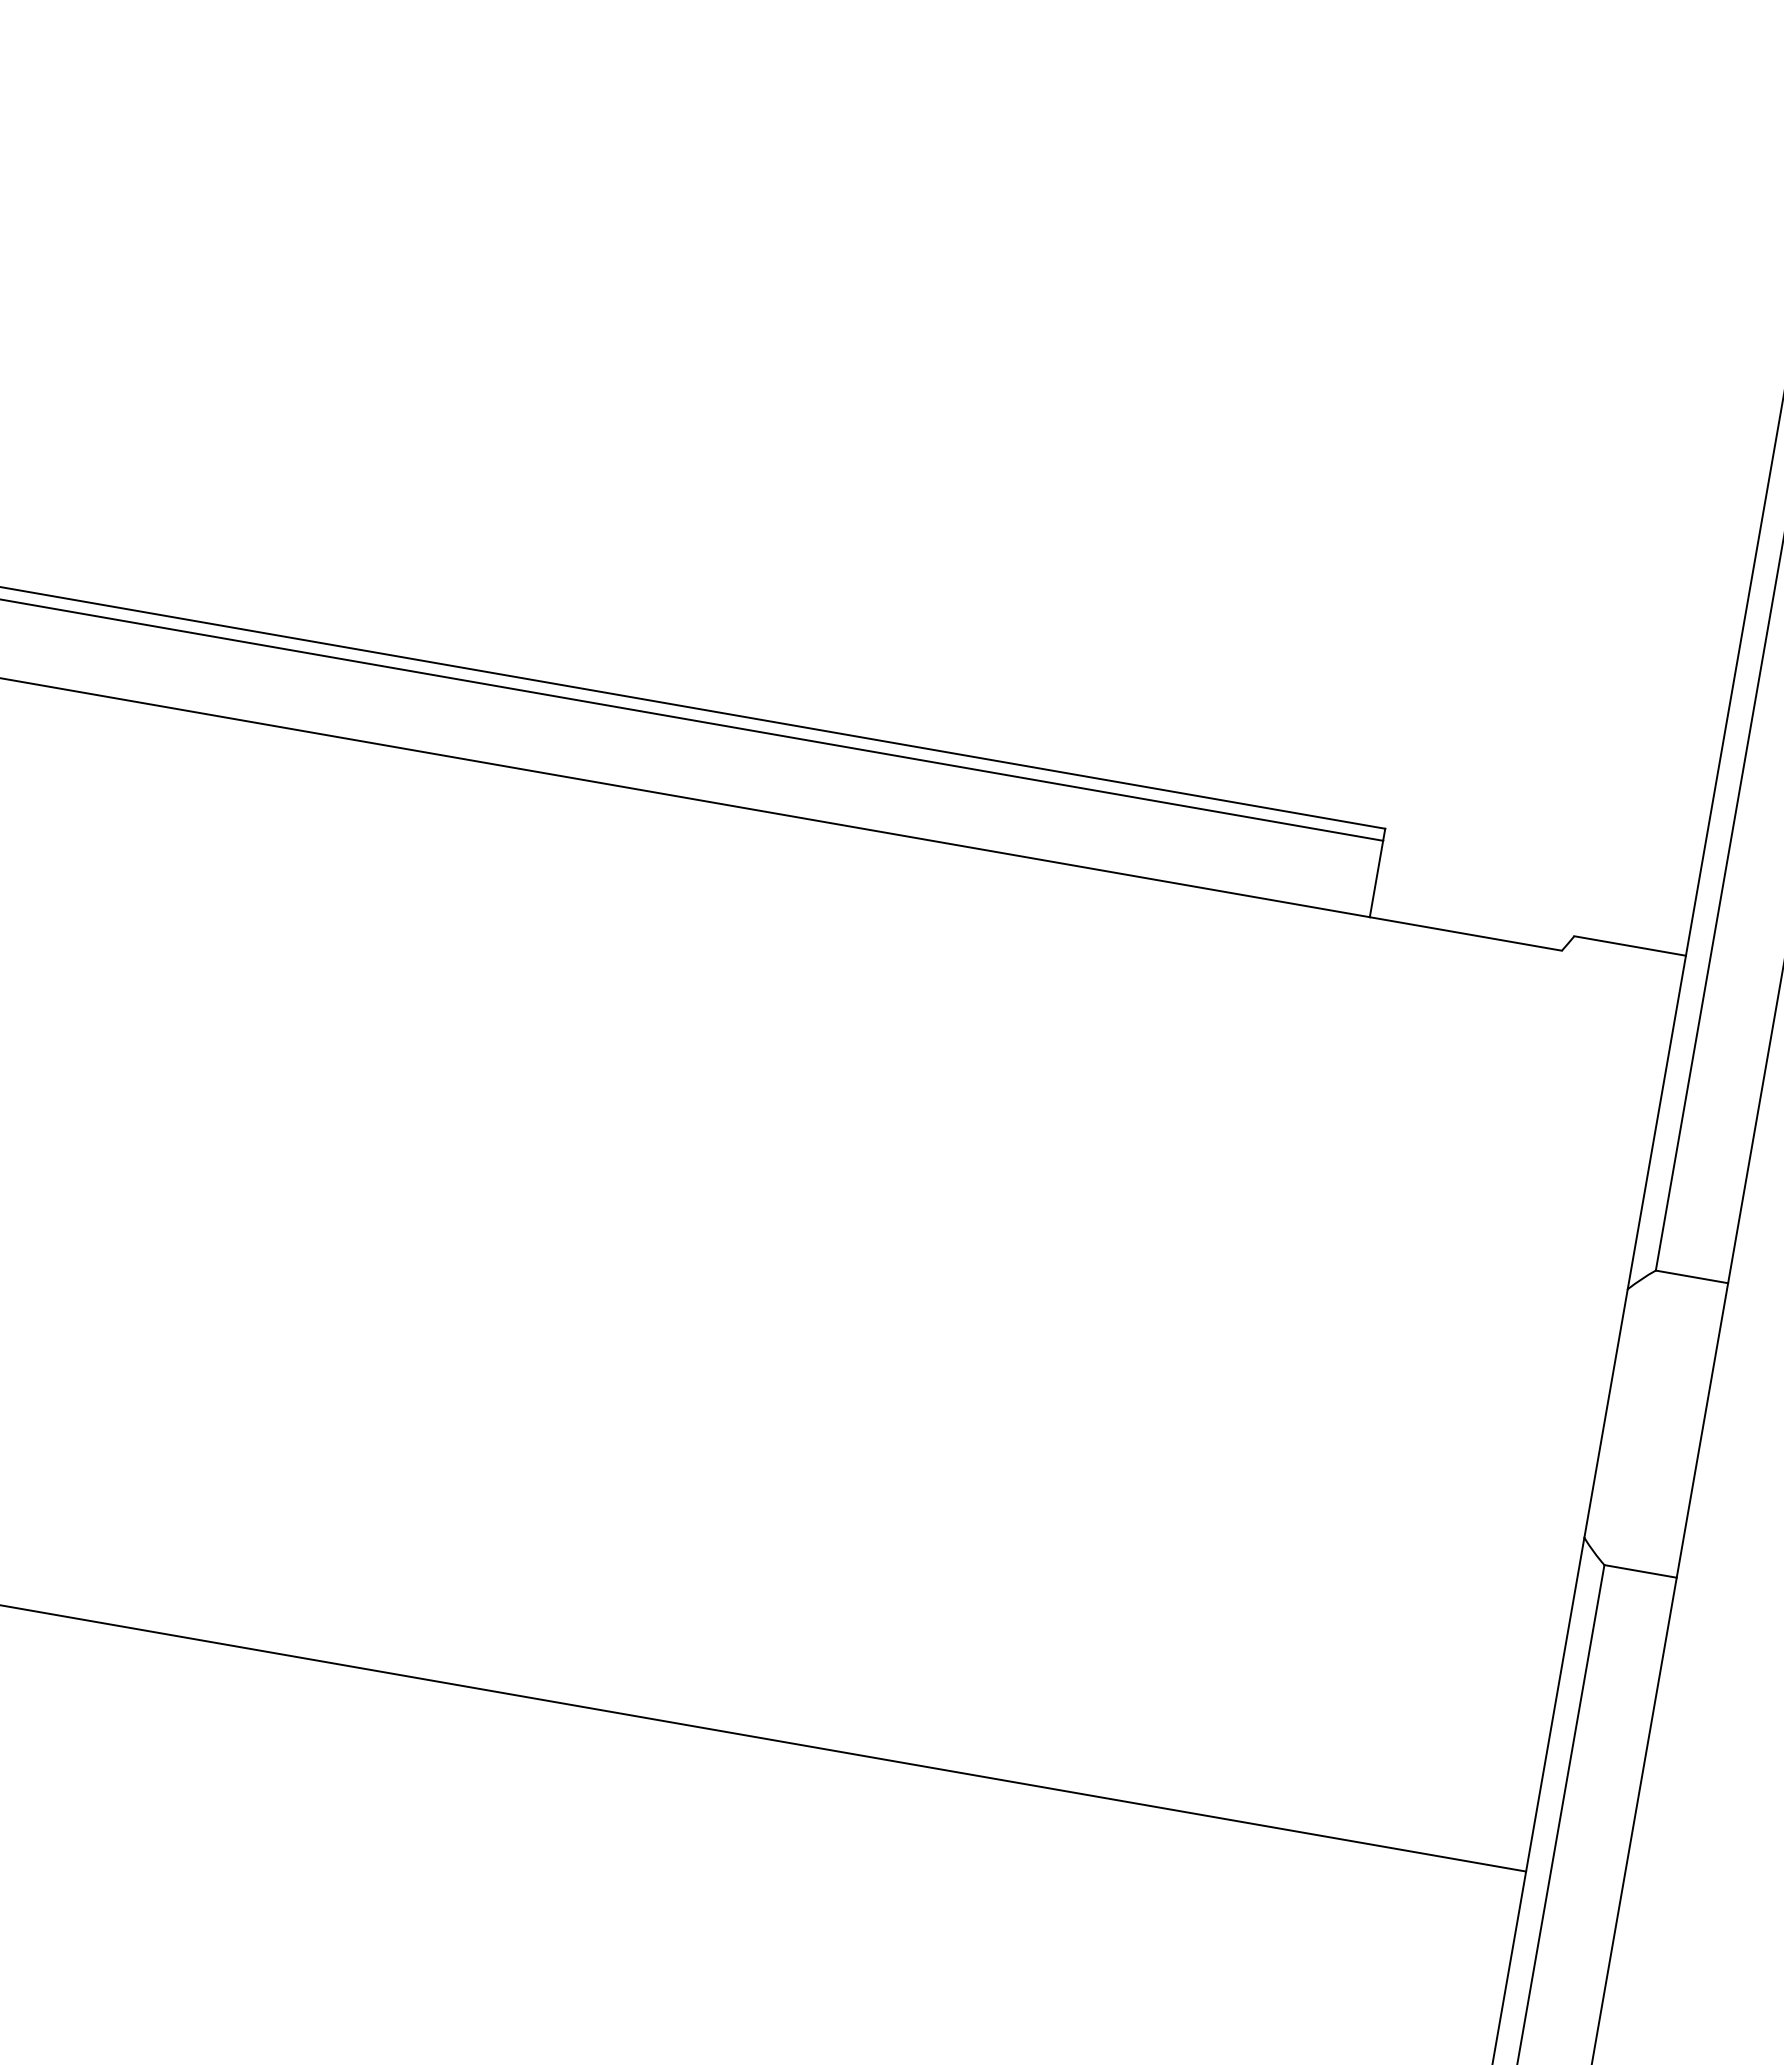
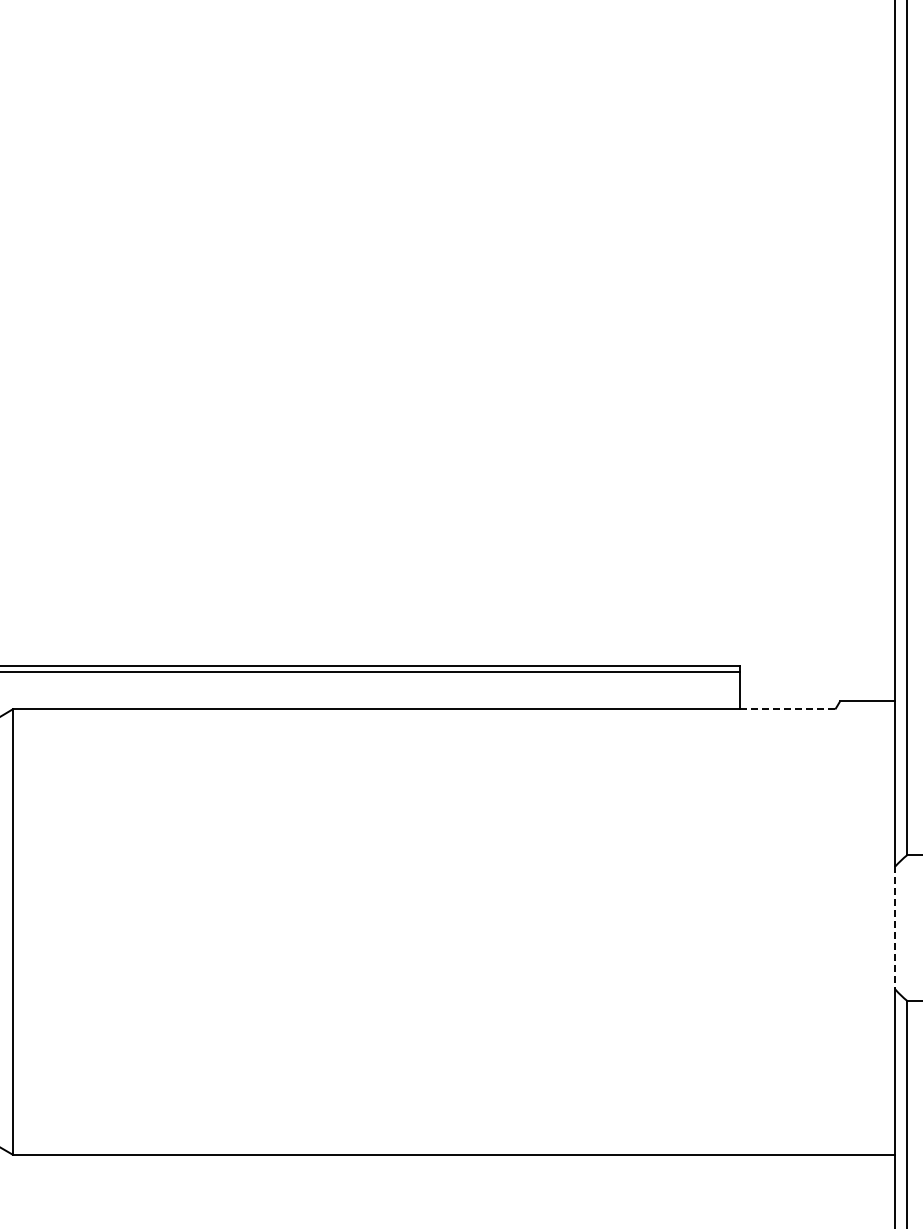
line: (1465, 934) -> (787, 709), solid -> dashed
line: (1606, 1414) -> (895, 928), solid -> dashed

